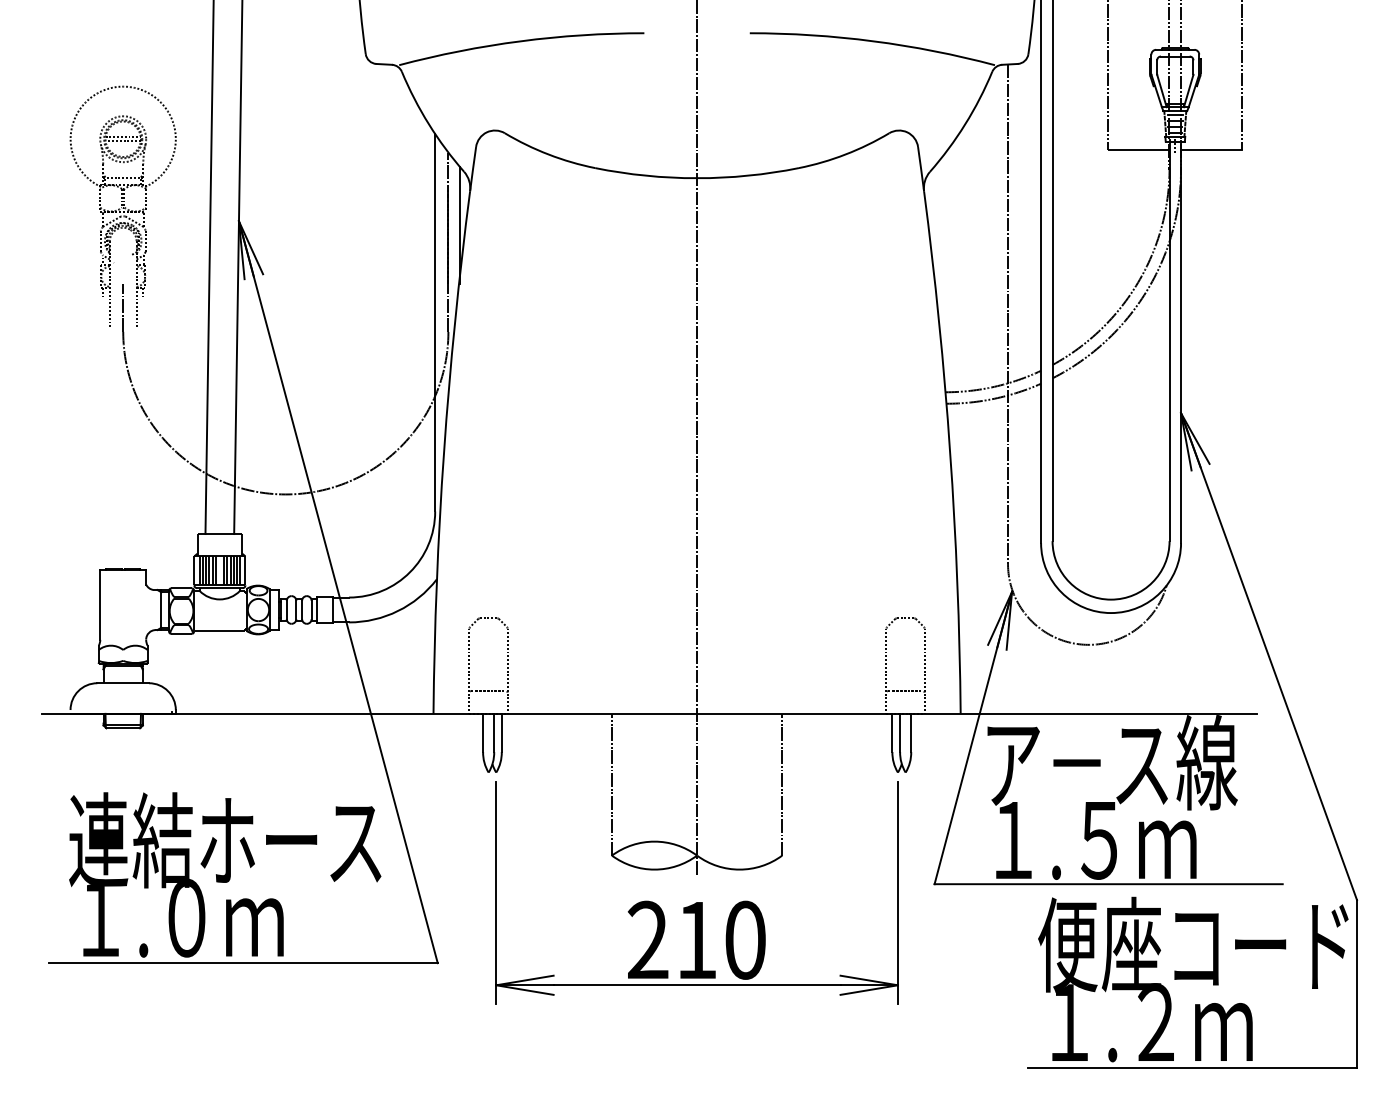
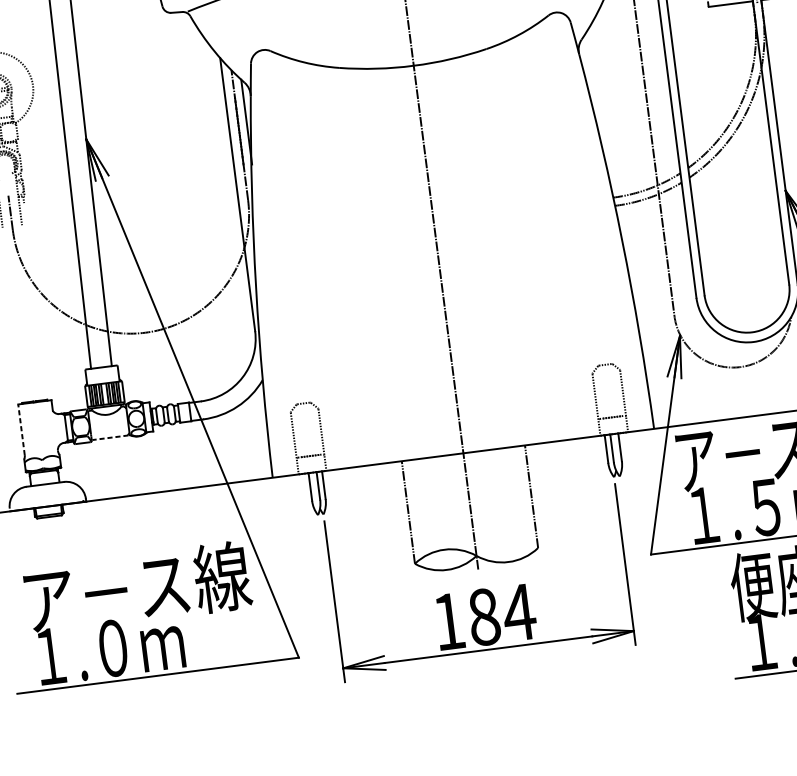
line: (100, 604) -> (21, 429), solid -> dashed
line: (219, 631) -> (110, 438), solid -> dashed
text: (227, 840) -> (135, 588), 連結ホース -> ア－ス線
text: (697, 939) -> (484, 616), 210 -> 184

